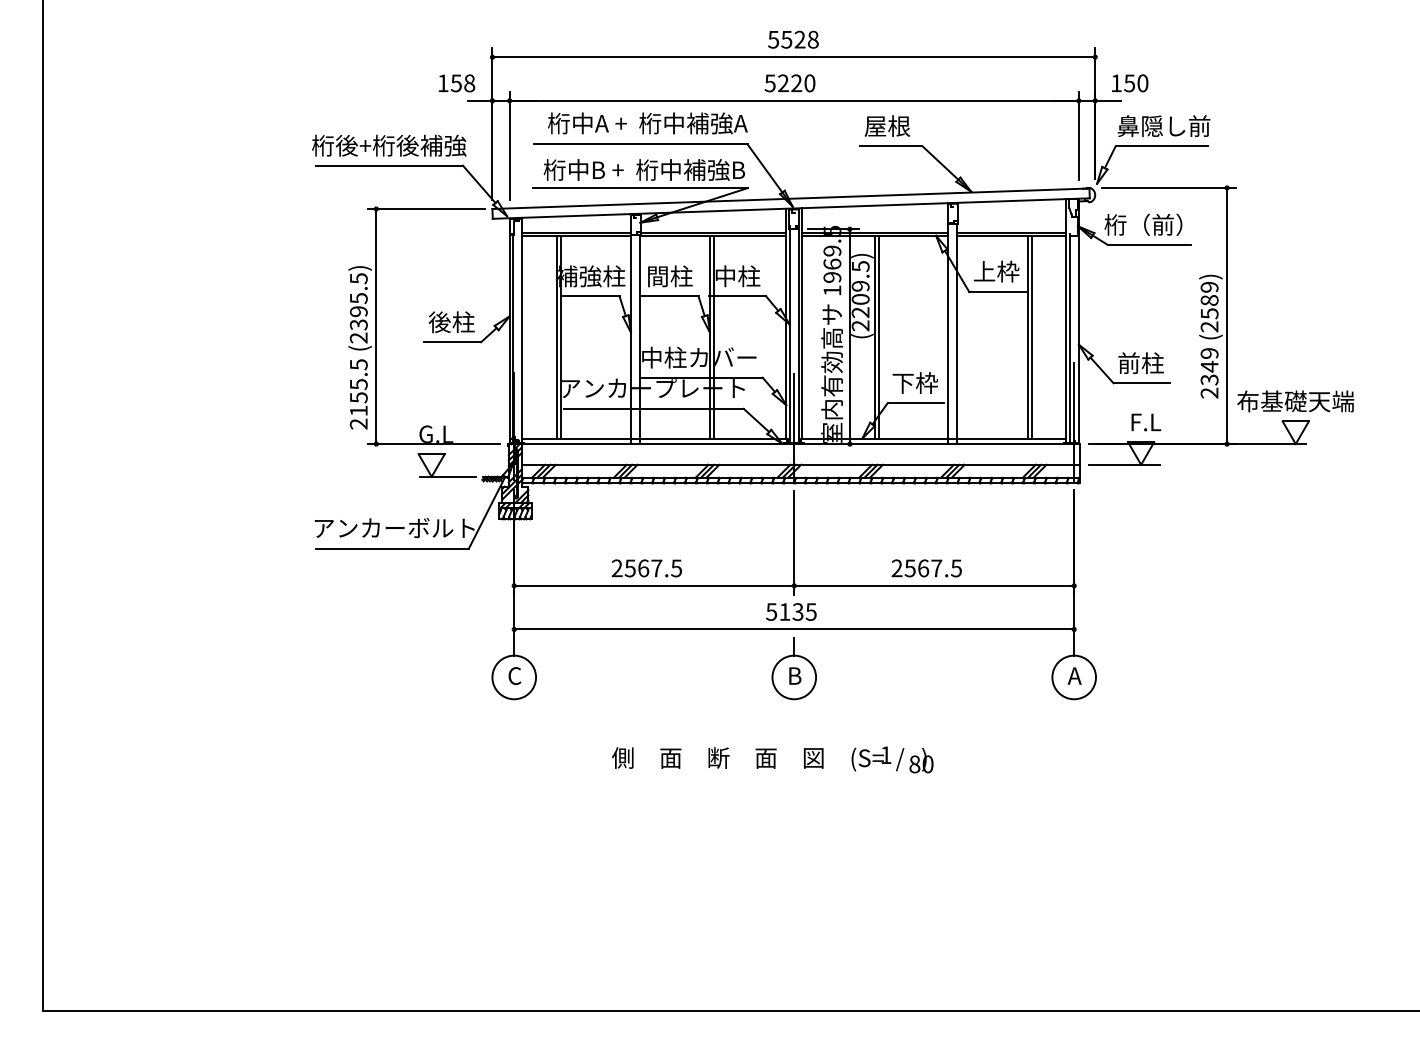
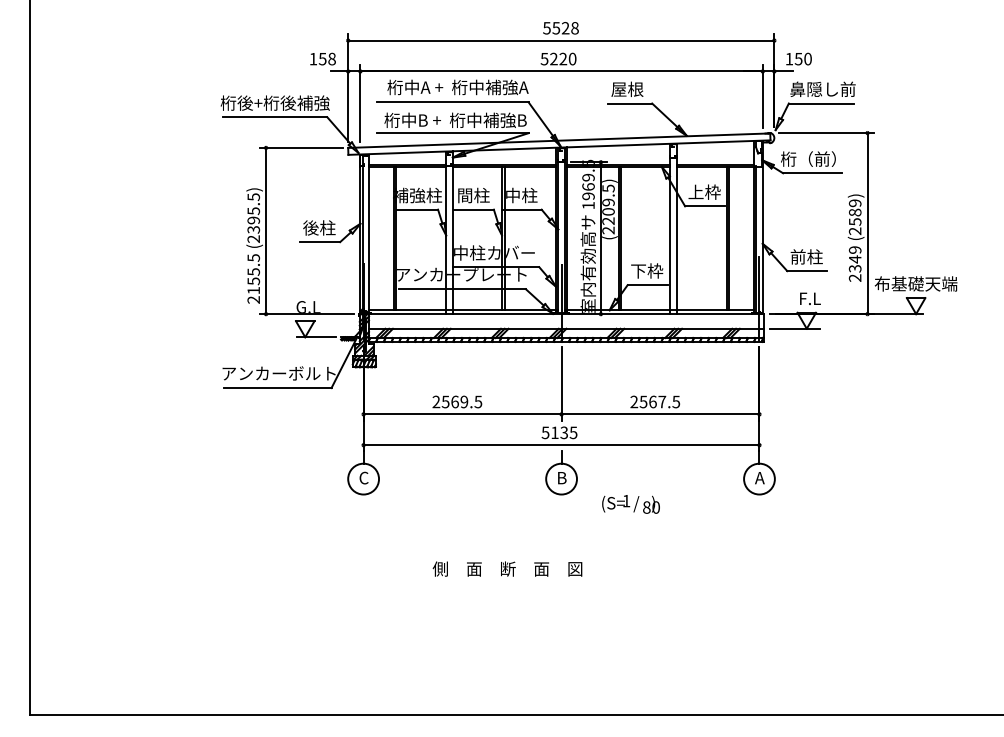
text: (656, 567) -> (464, 401), 2567.5 -> 2569.5
text: (717, 757) -> (507, 568), moved
text: (891, 760) -> (630, 504), moved

